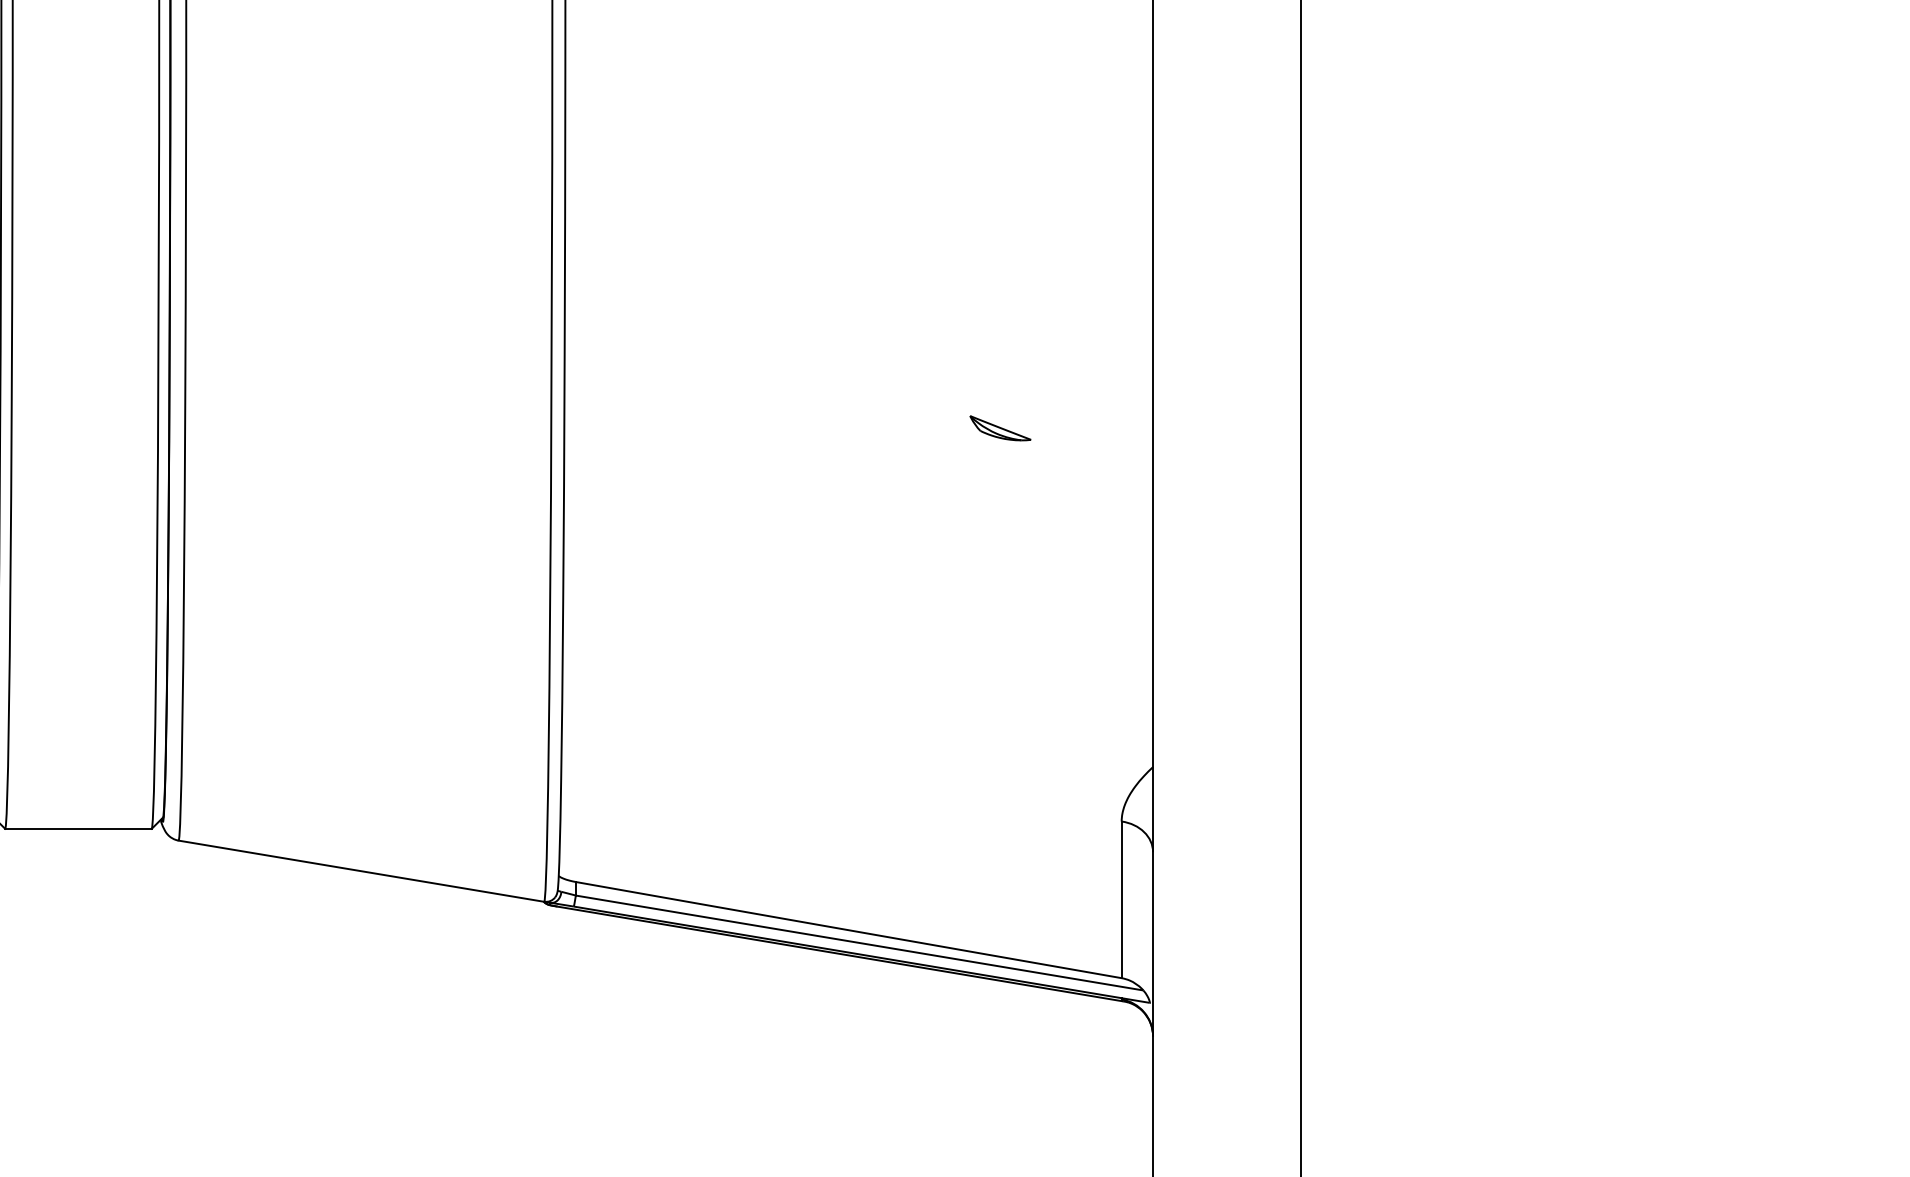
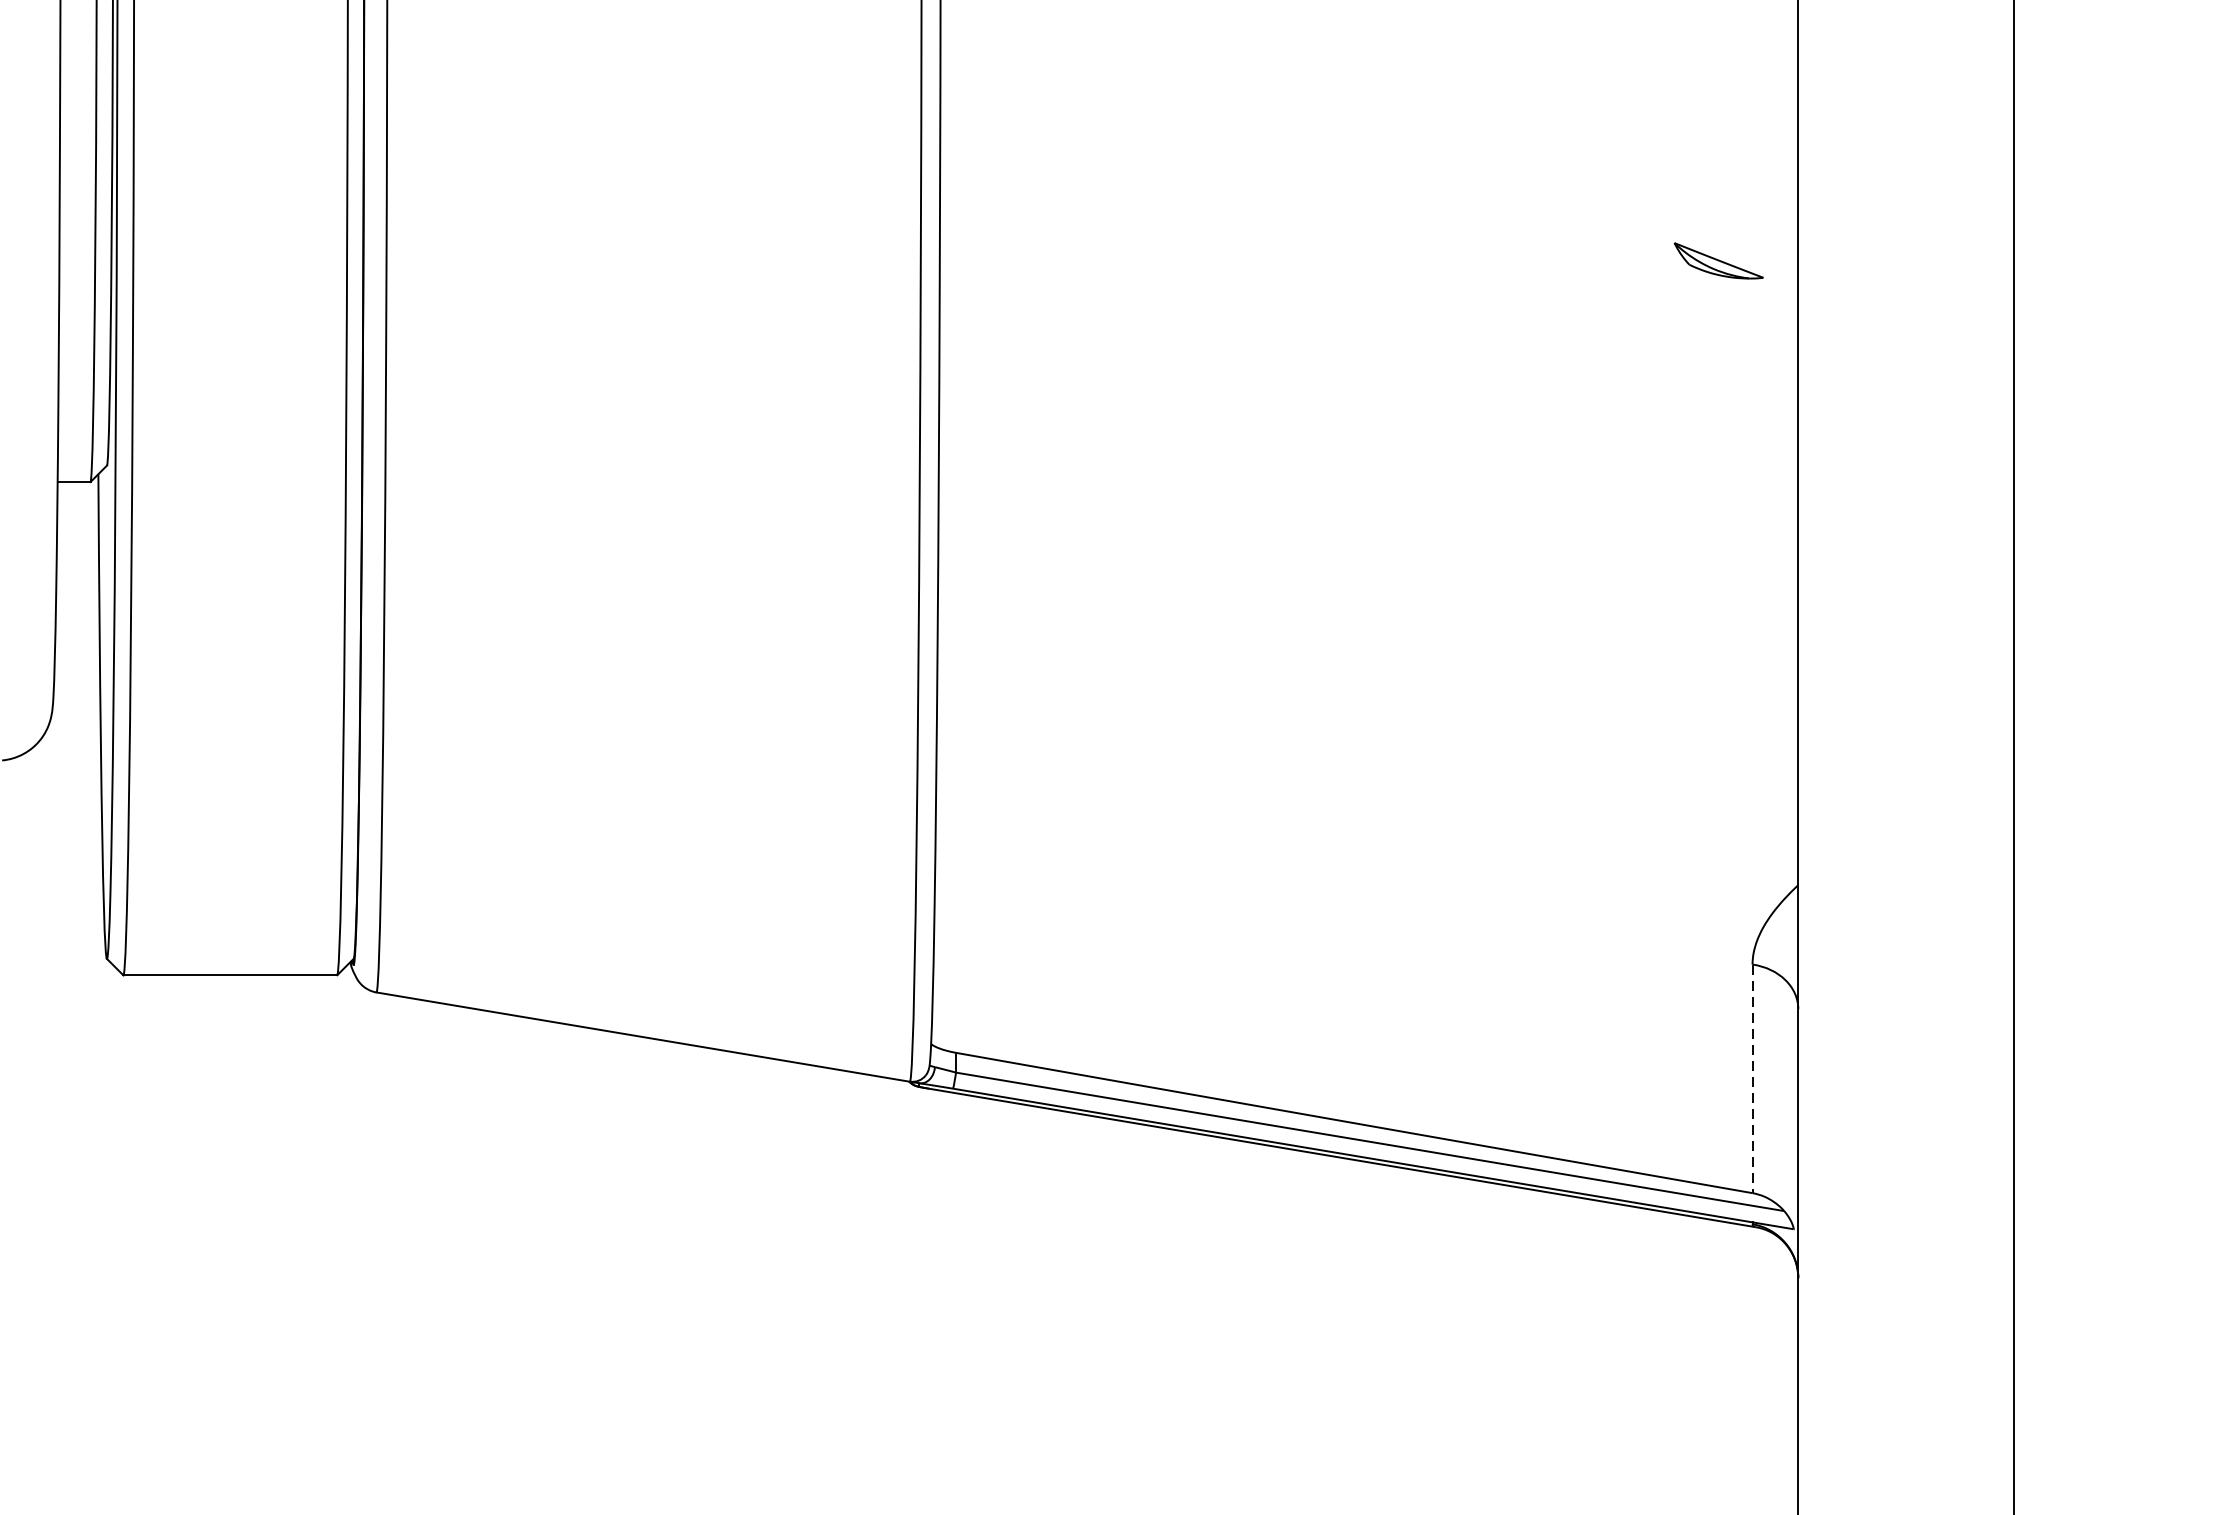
part: (1000, 428) -> (1718, 261), moved
line: (1121, 900) -> (1752, 1079), solid -> dashed

